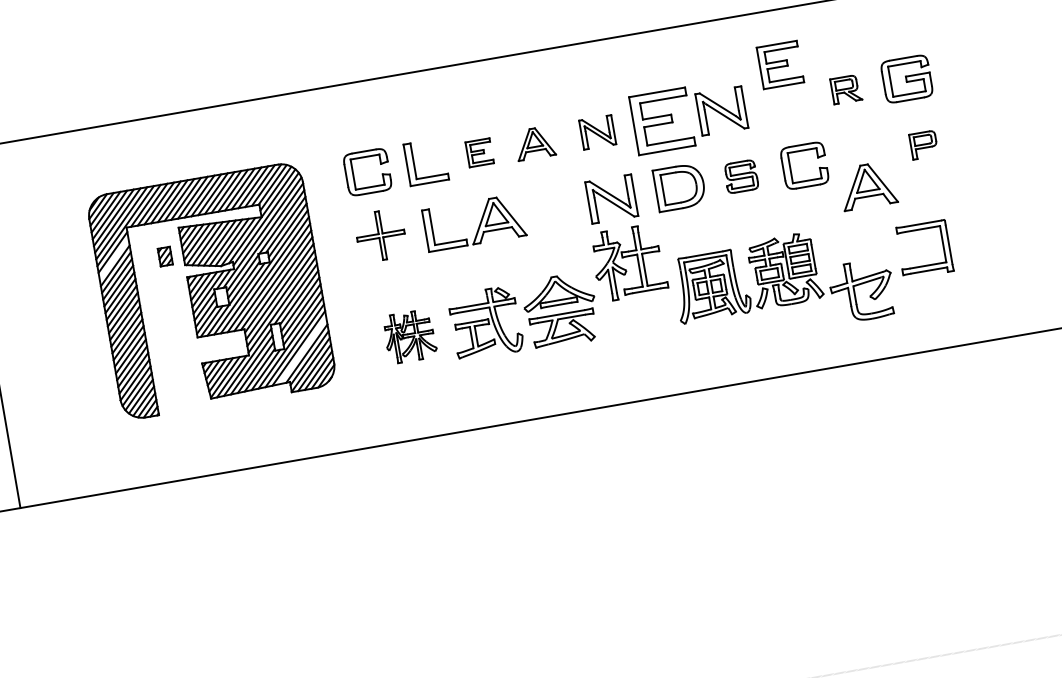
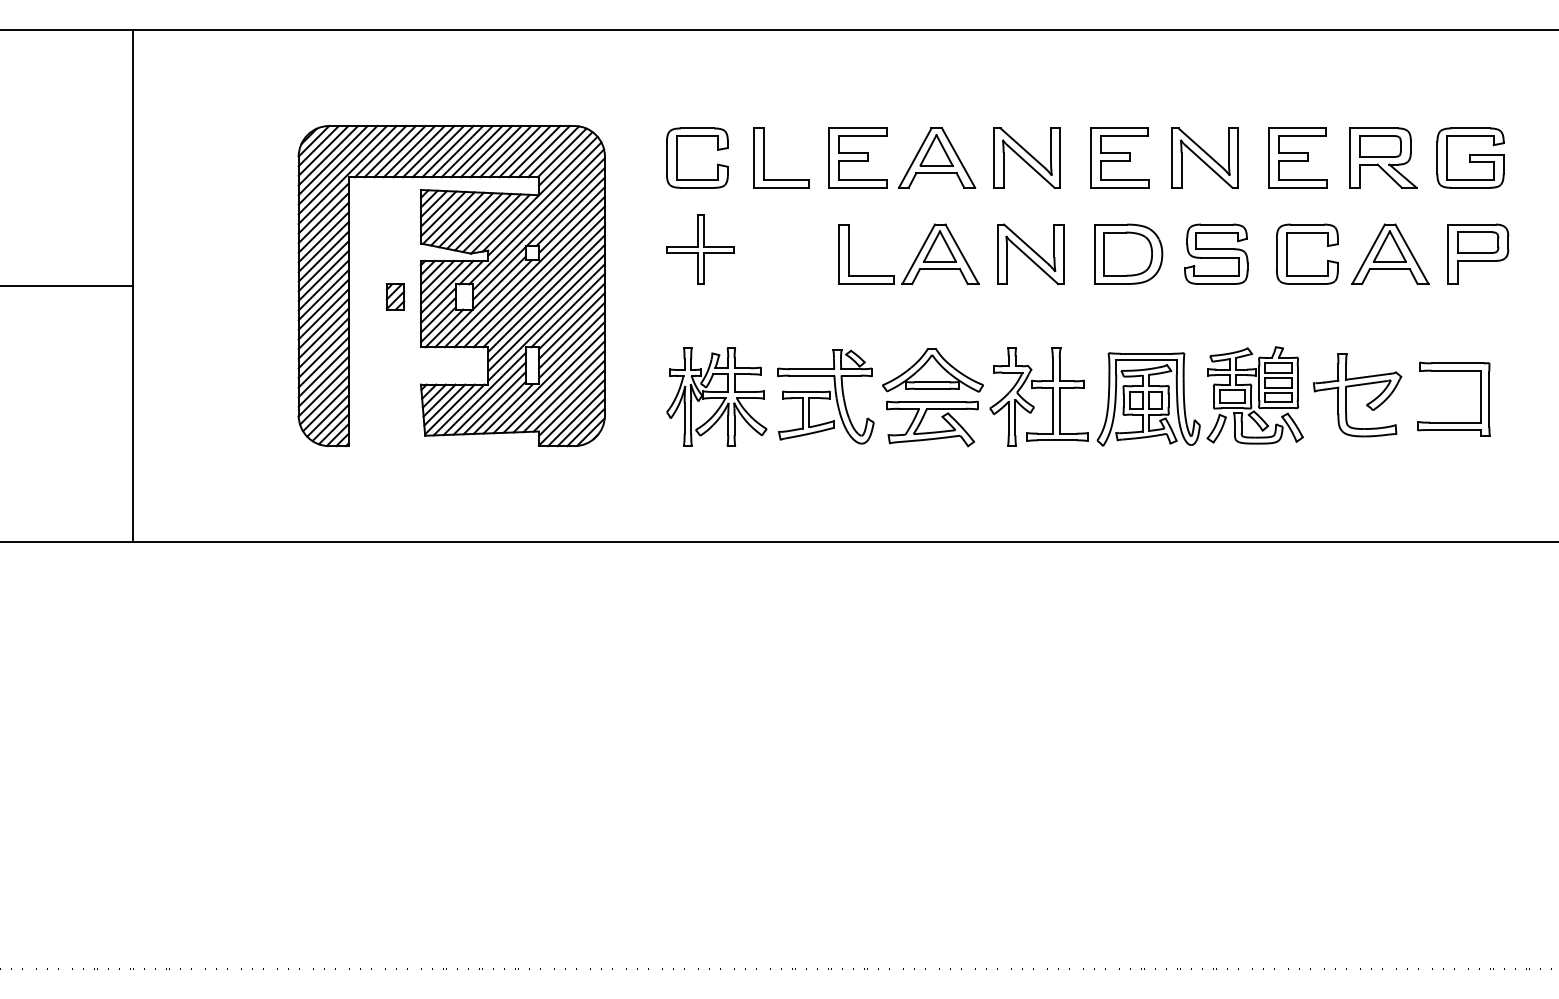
part: (780, 64) -> (1297, 157), moved
part: (846, 89) -> (1383, 157), size x1.67
part: (662, 120) -> (1119, 157), size x0.71
part: (597, 132) -> (1026, 157), size x1.43
part: (535, 142) -> (937, 157), size x1.43
part: (923, 144) -> (1478, 253), size x1.67
part: (479, 152) -> (857, 157), size x1.67
part: (741, 176) -> (1216, 253), size x1.43
part: (867, 185) -> (1390, 254), moved
part: (479, 224) -> (915, 257), moved
part: (165, 256) -> (395, 296), moved
part: (627, 256) -> (1038, 388), moved
line: (114, 259) -> (323, 218), added
part: (860, 284) -> (1356, 386), moved
part: (409, 336) -> (716, 396), size x1.43
line: (302, 351) -> (563, 391), added

